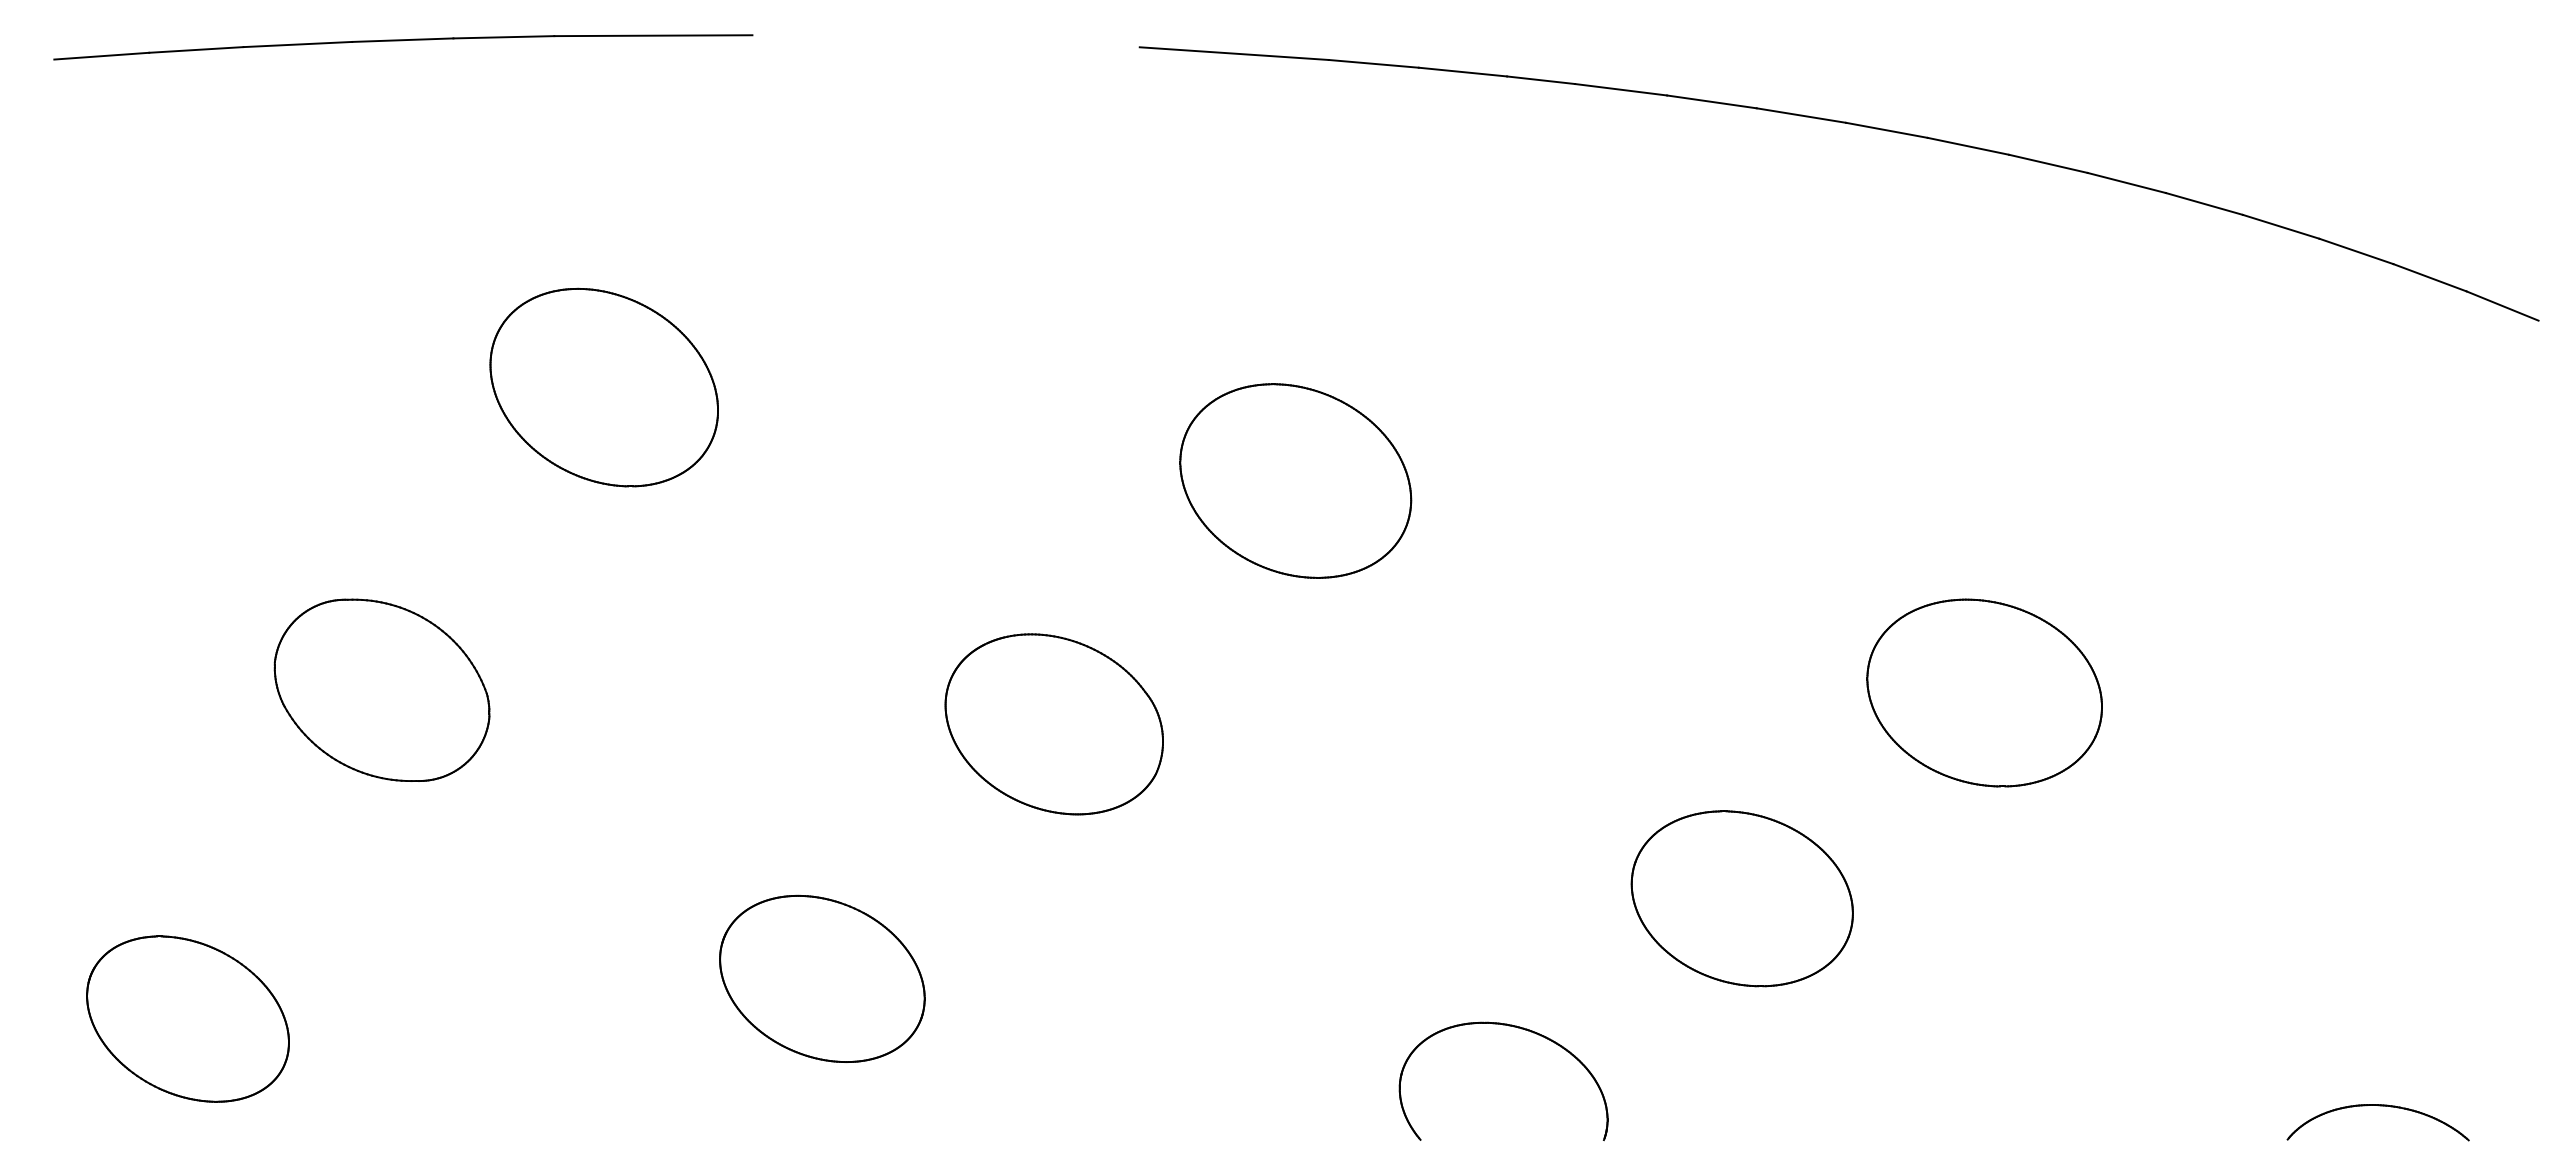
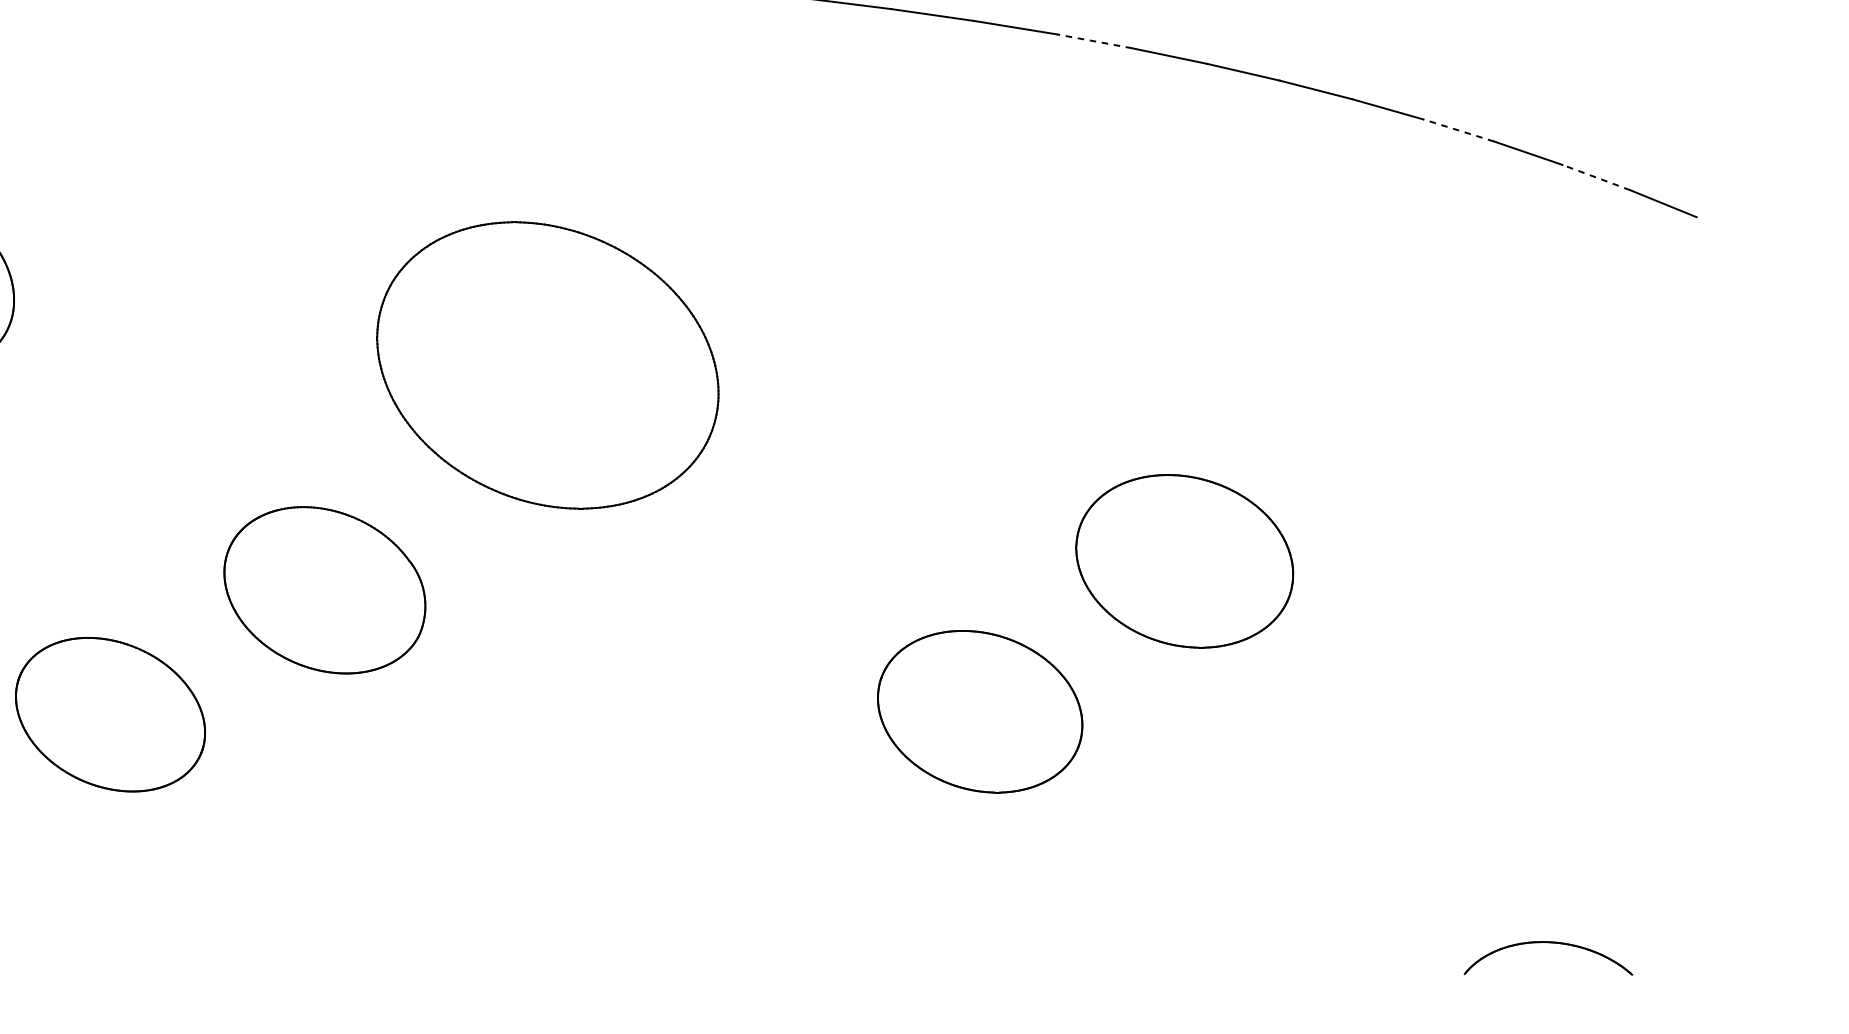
line: (1886, 130) -> (1094, 41), solid -> dashed
line: (2280, 226) -> (1458, 130), solid -> dashed
line: (2429, 277) -> (1595, 177), solid -> dashed
part: (1295, 480) -> (547, 364), size x1.6
part: (1741, 898) -> (979, 711), moved
part: (822, 978) -> (110, 714), moved
part: (1513, 1027) -> (749, 870), removed

